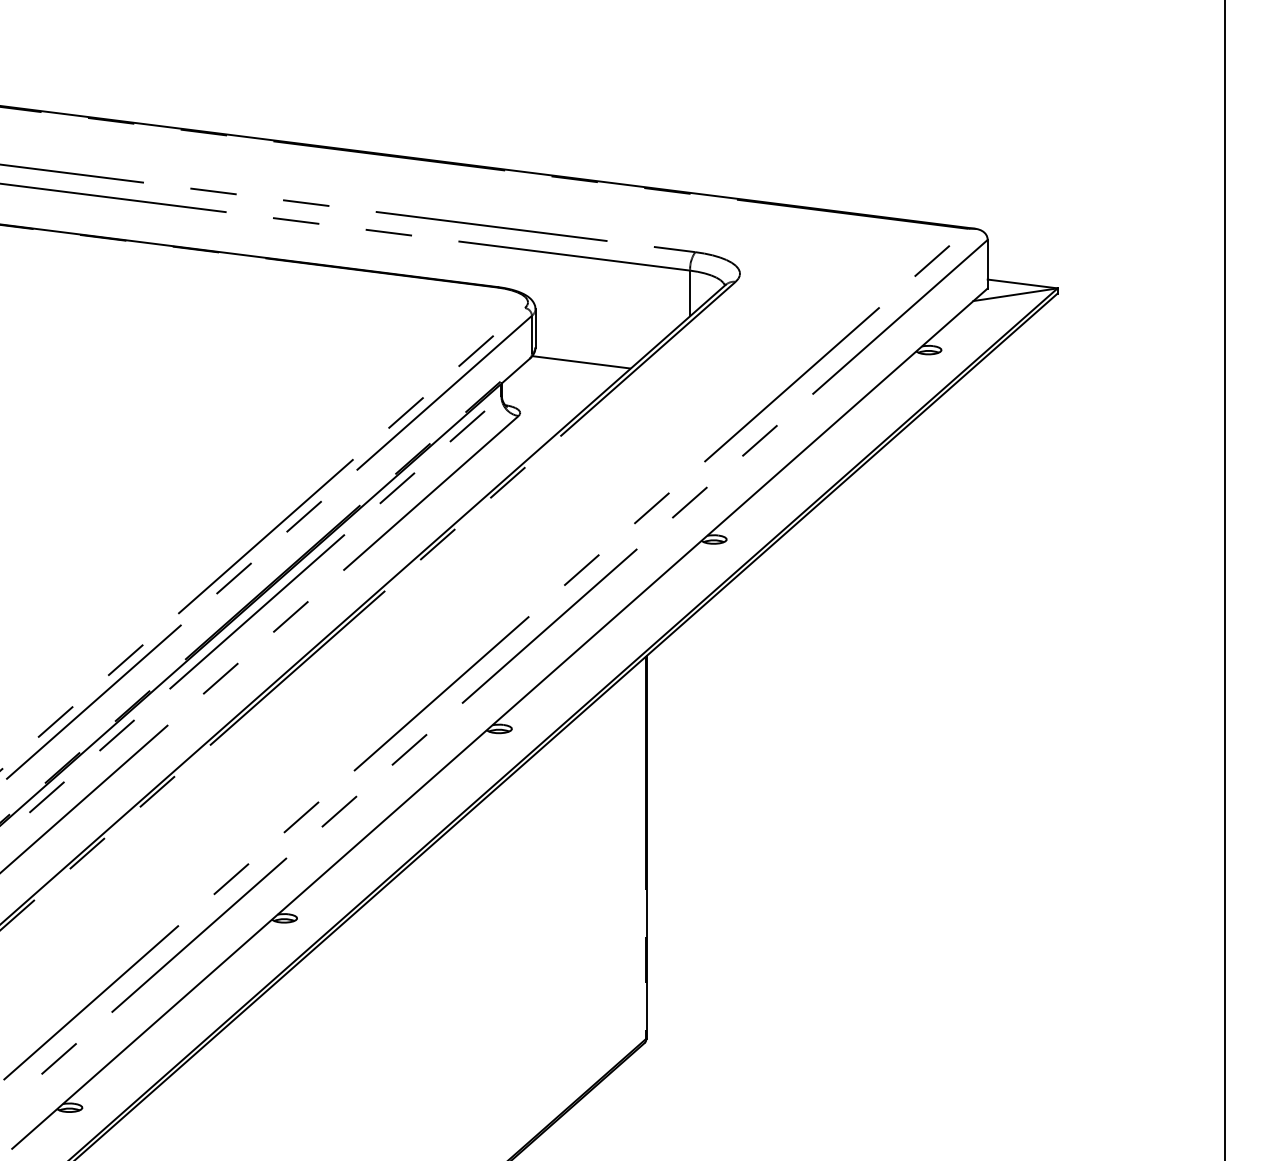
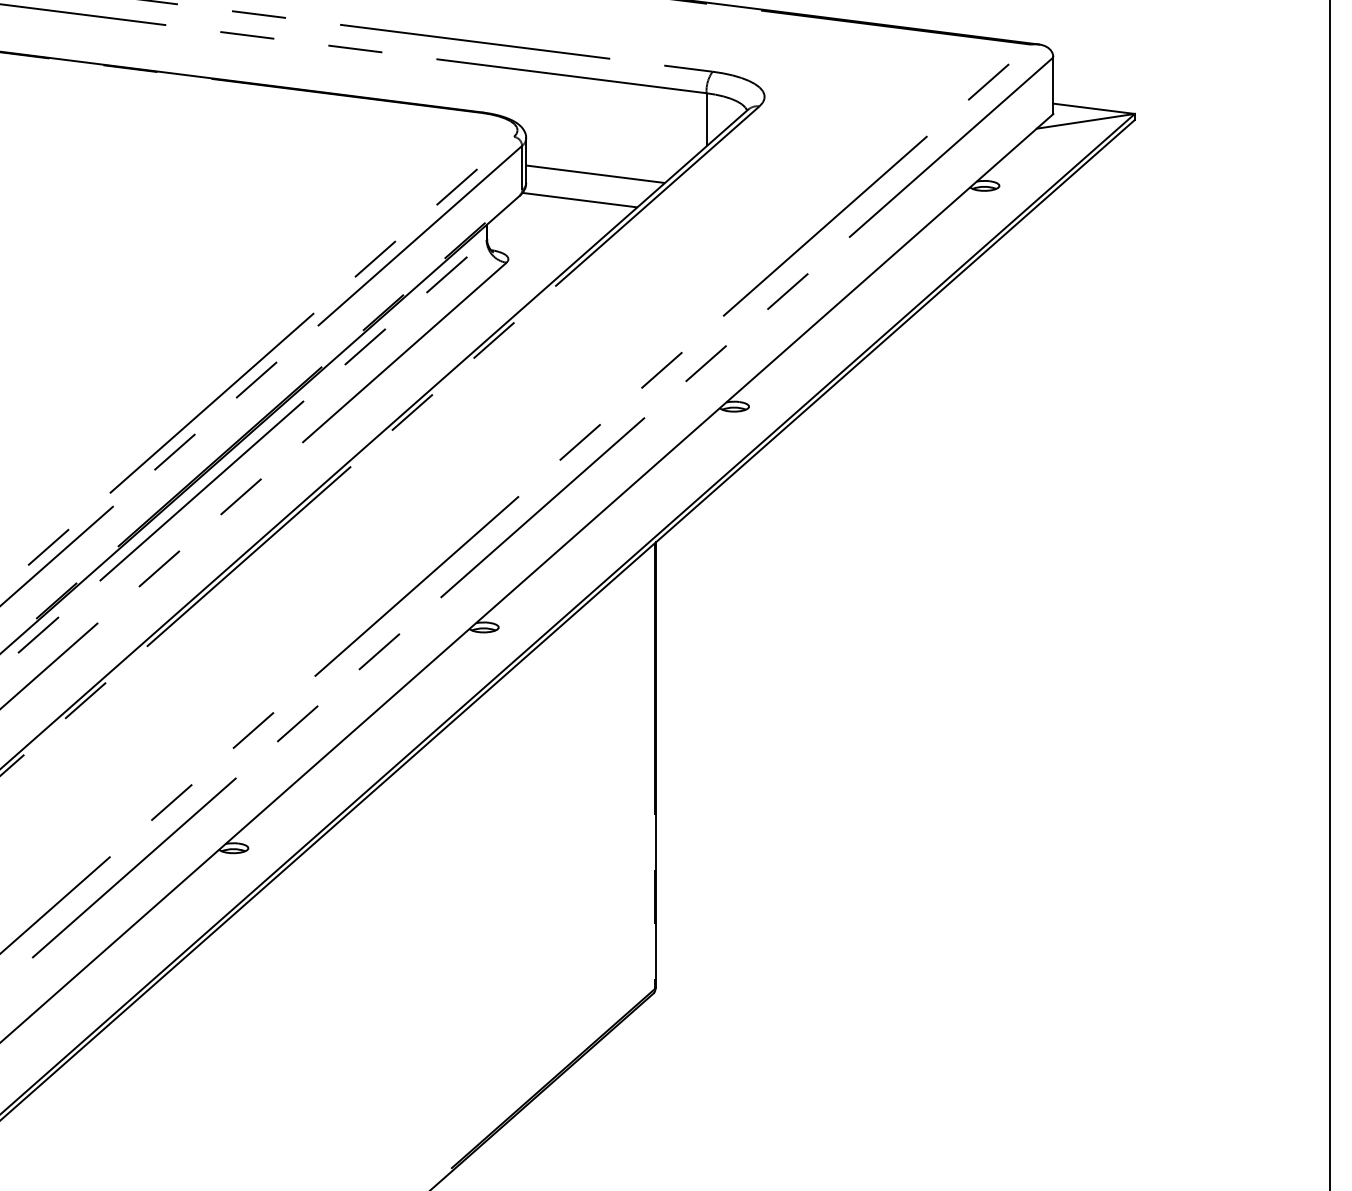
line: (594, 339) -> (595, 173), added

